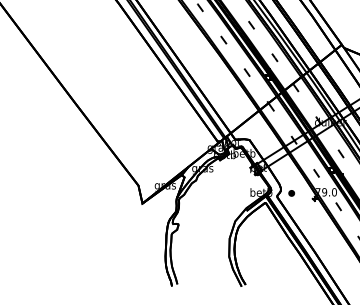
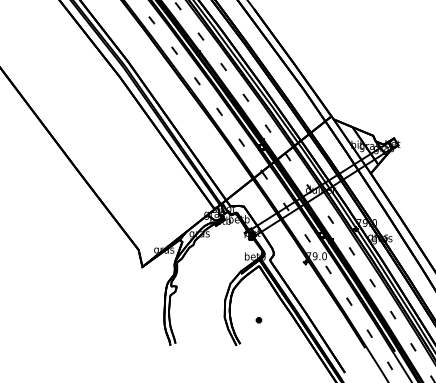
part: (291, 193) -> (258, 320), moved

